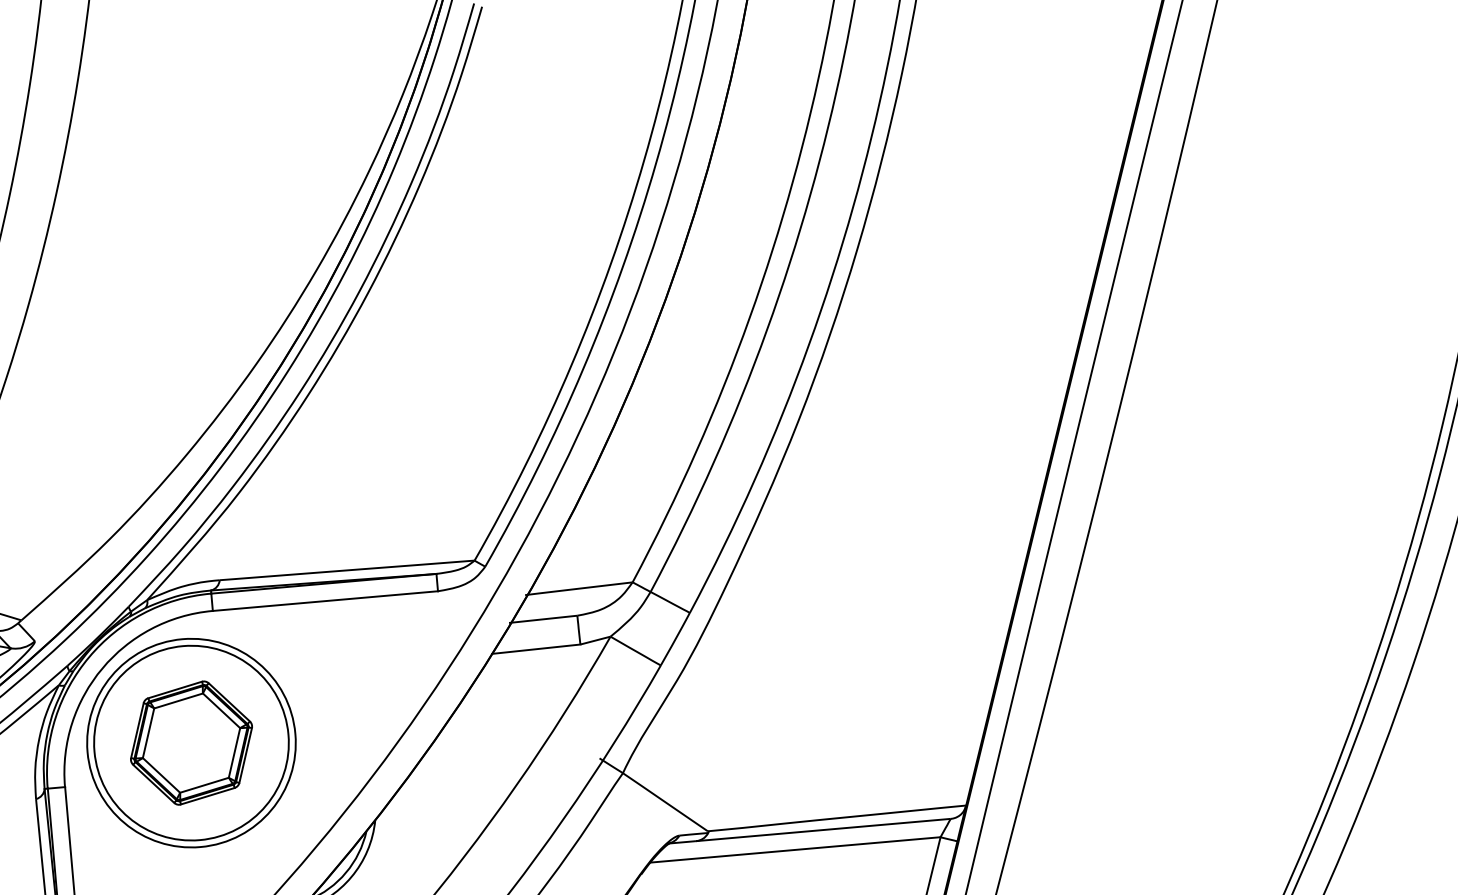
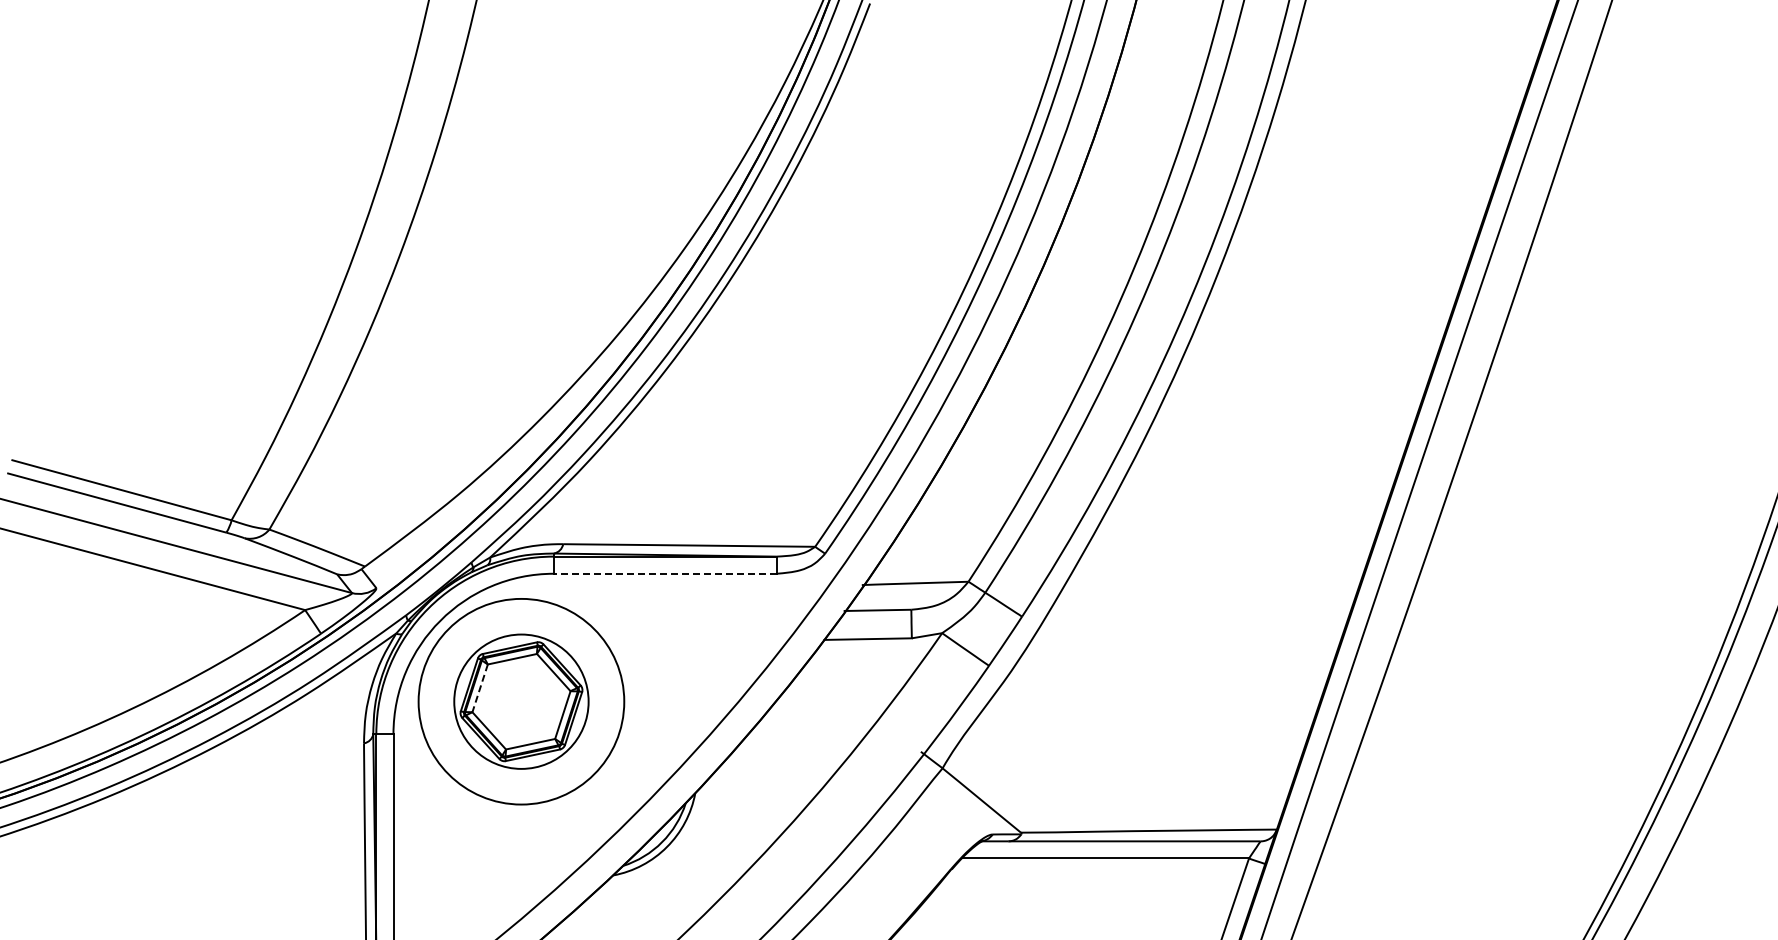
line: (324, 600) -> (664, 573), solid -> dashed
line: (148, 733) -> (480, 688), solid -> dashed
circle: (191, 742) -> (521, 701), size x0.7

